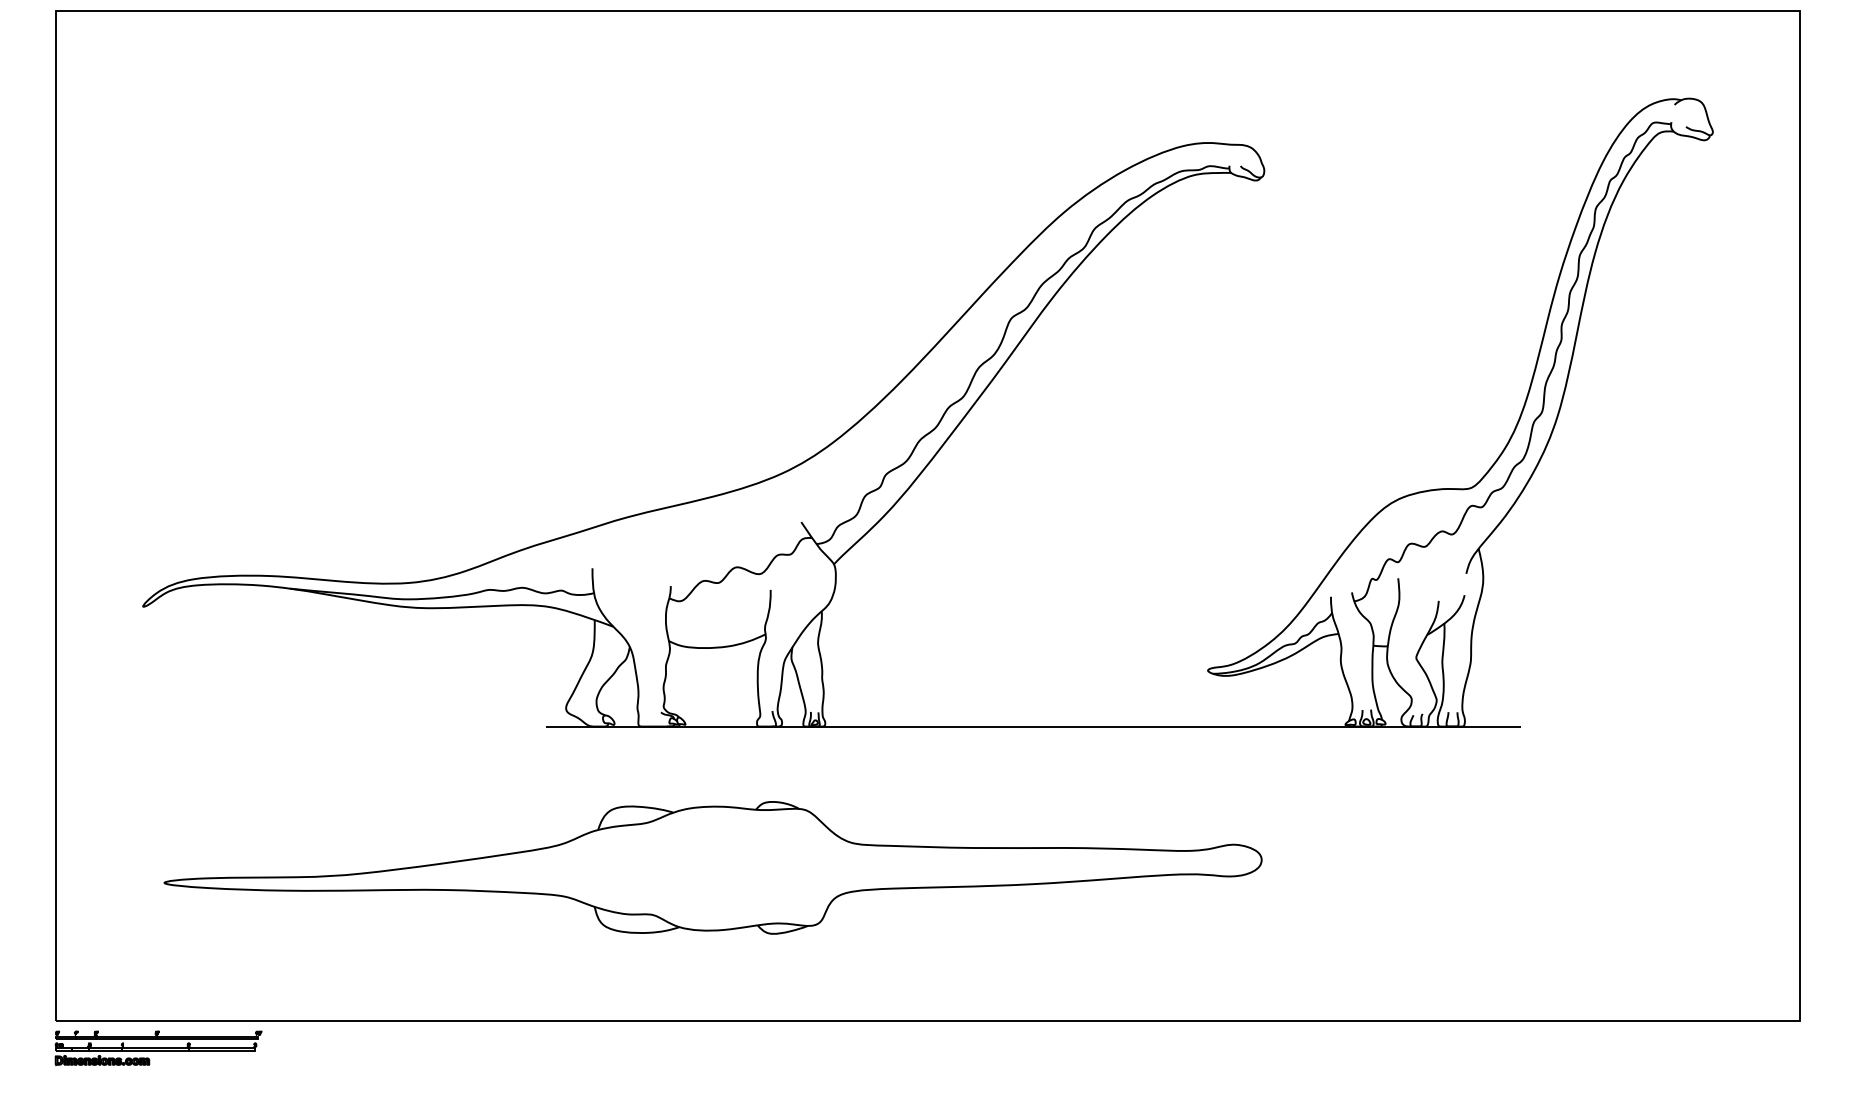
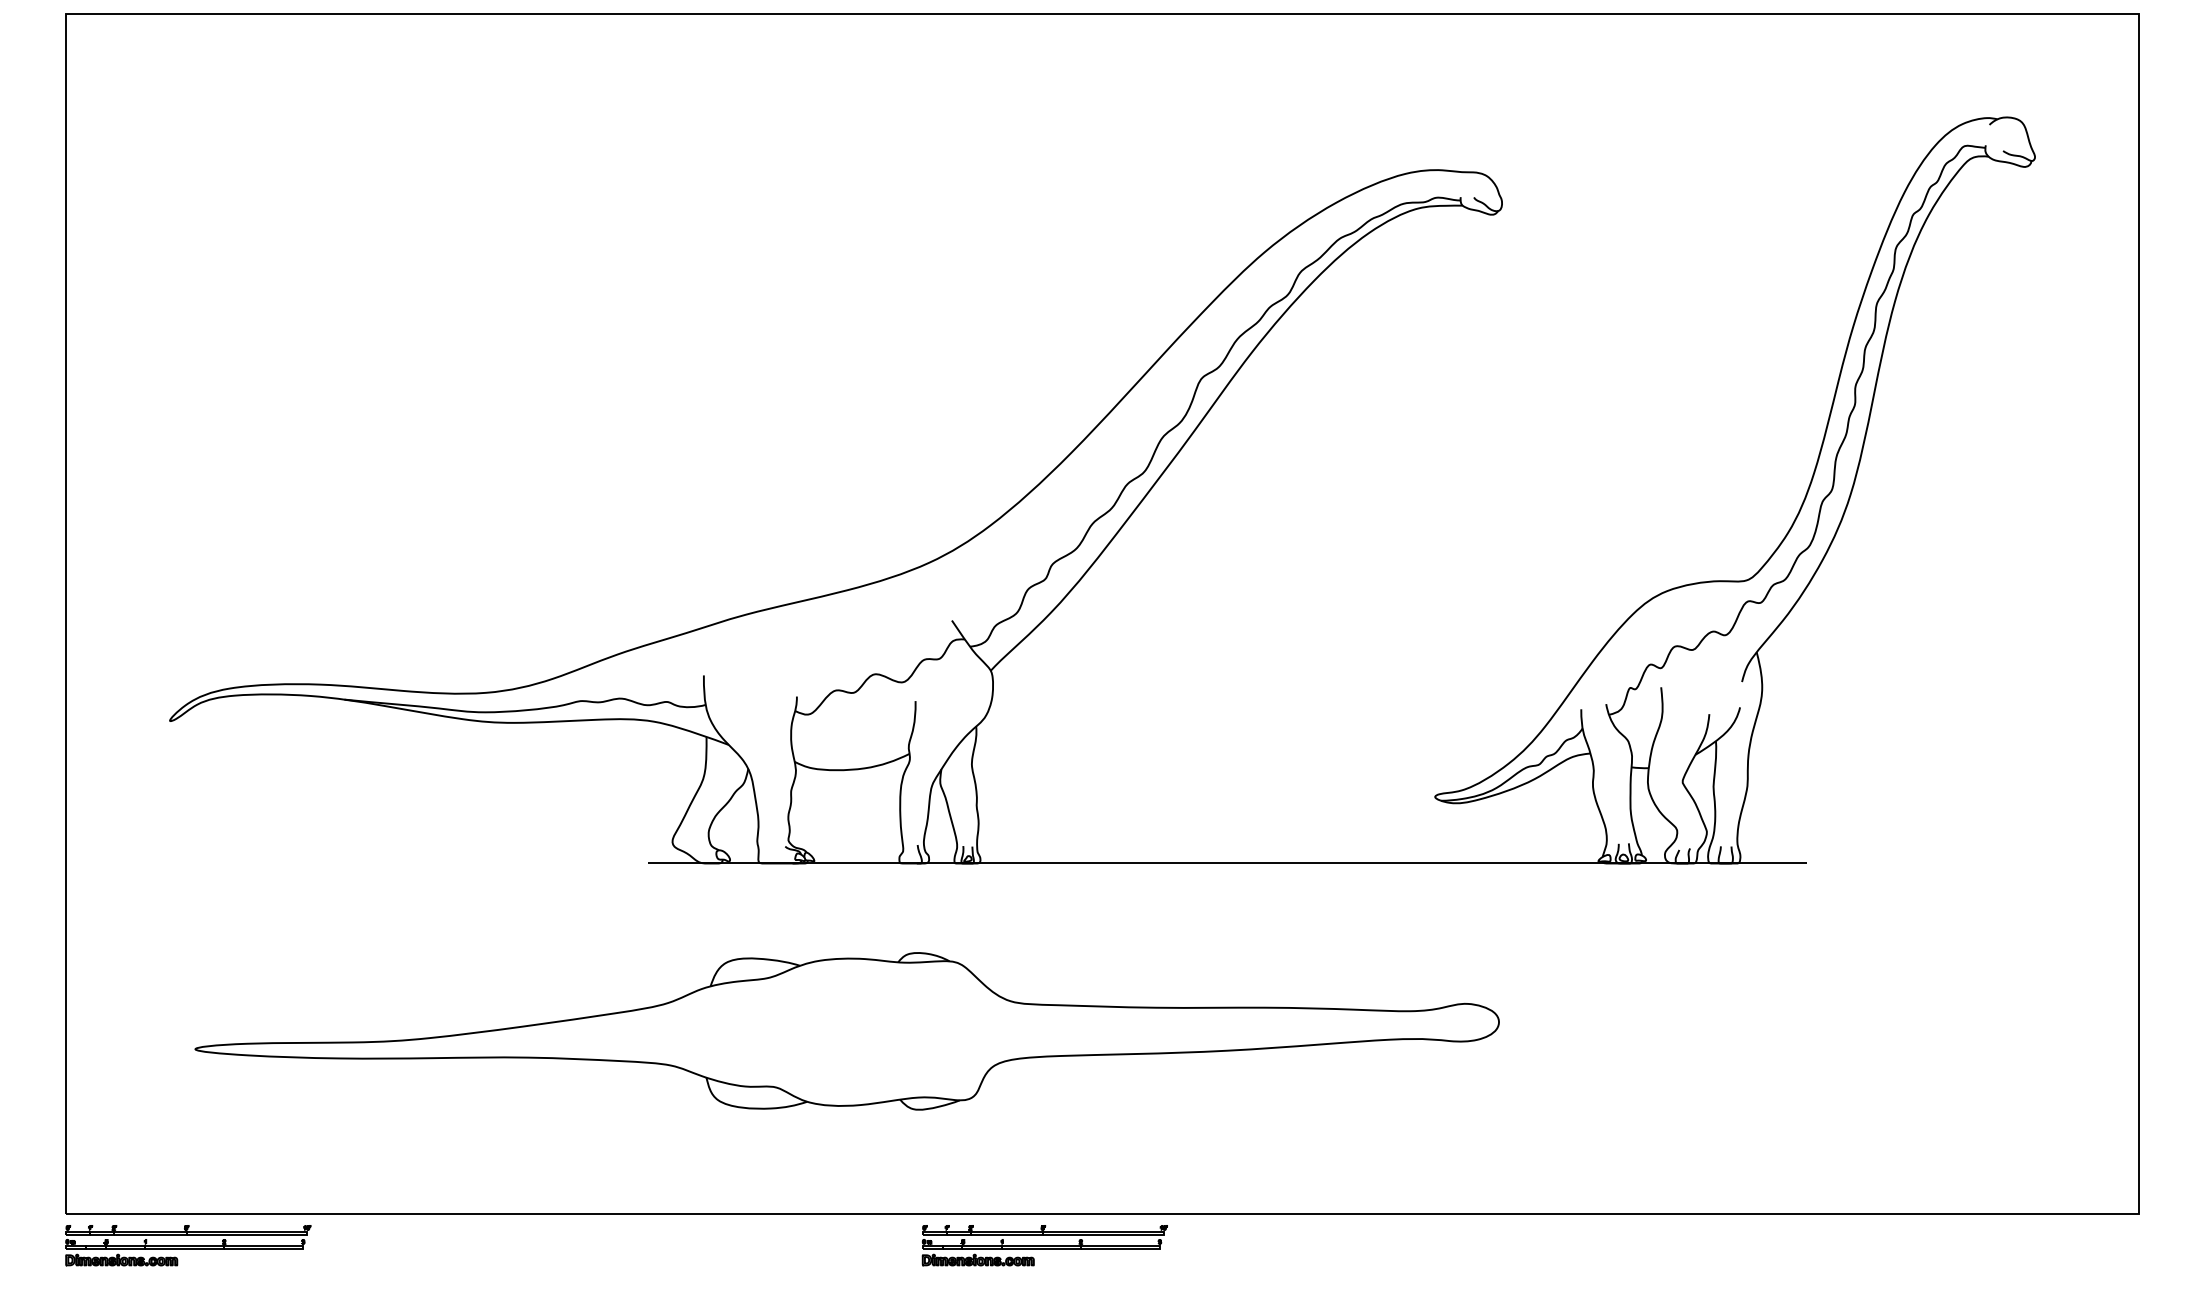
part: (879, 1047) -> (1044, 1244), added

